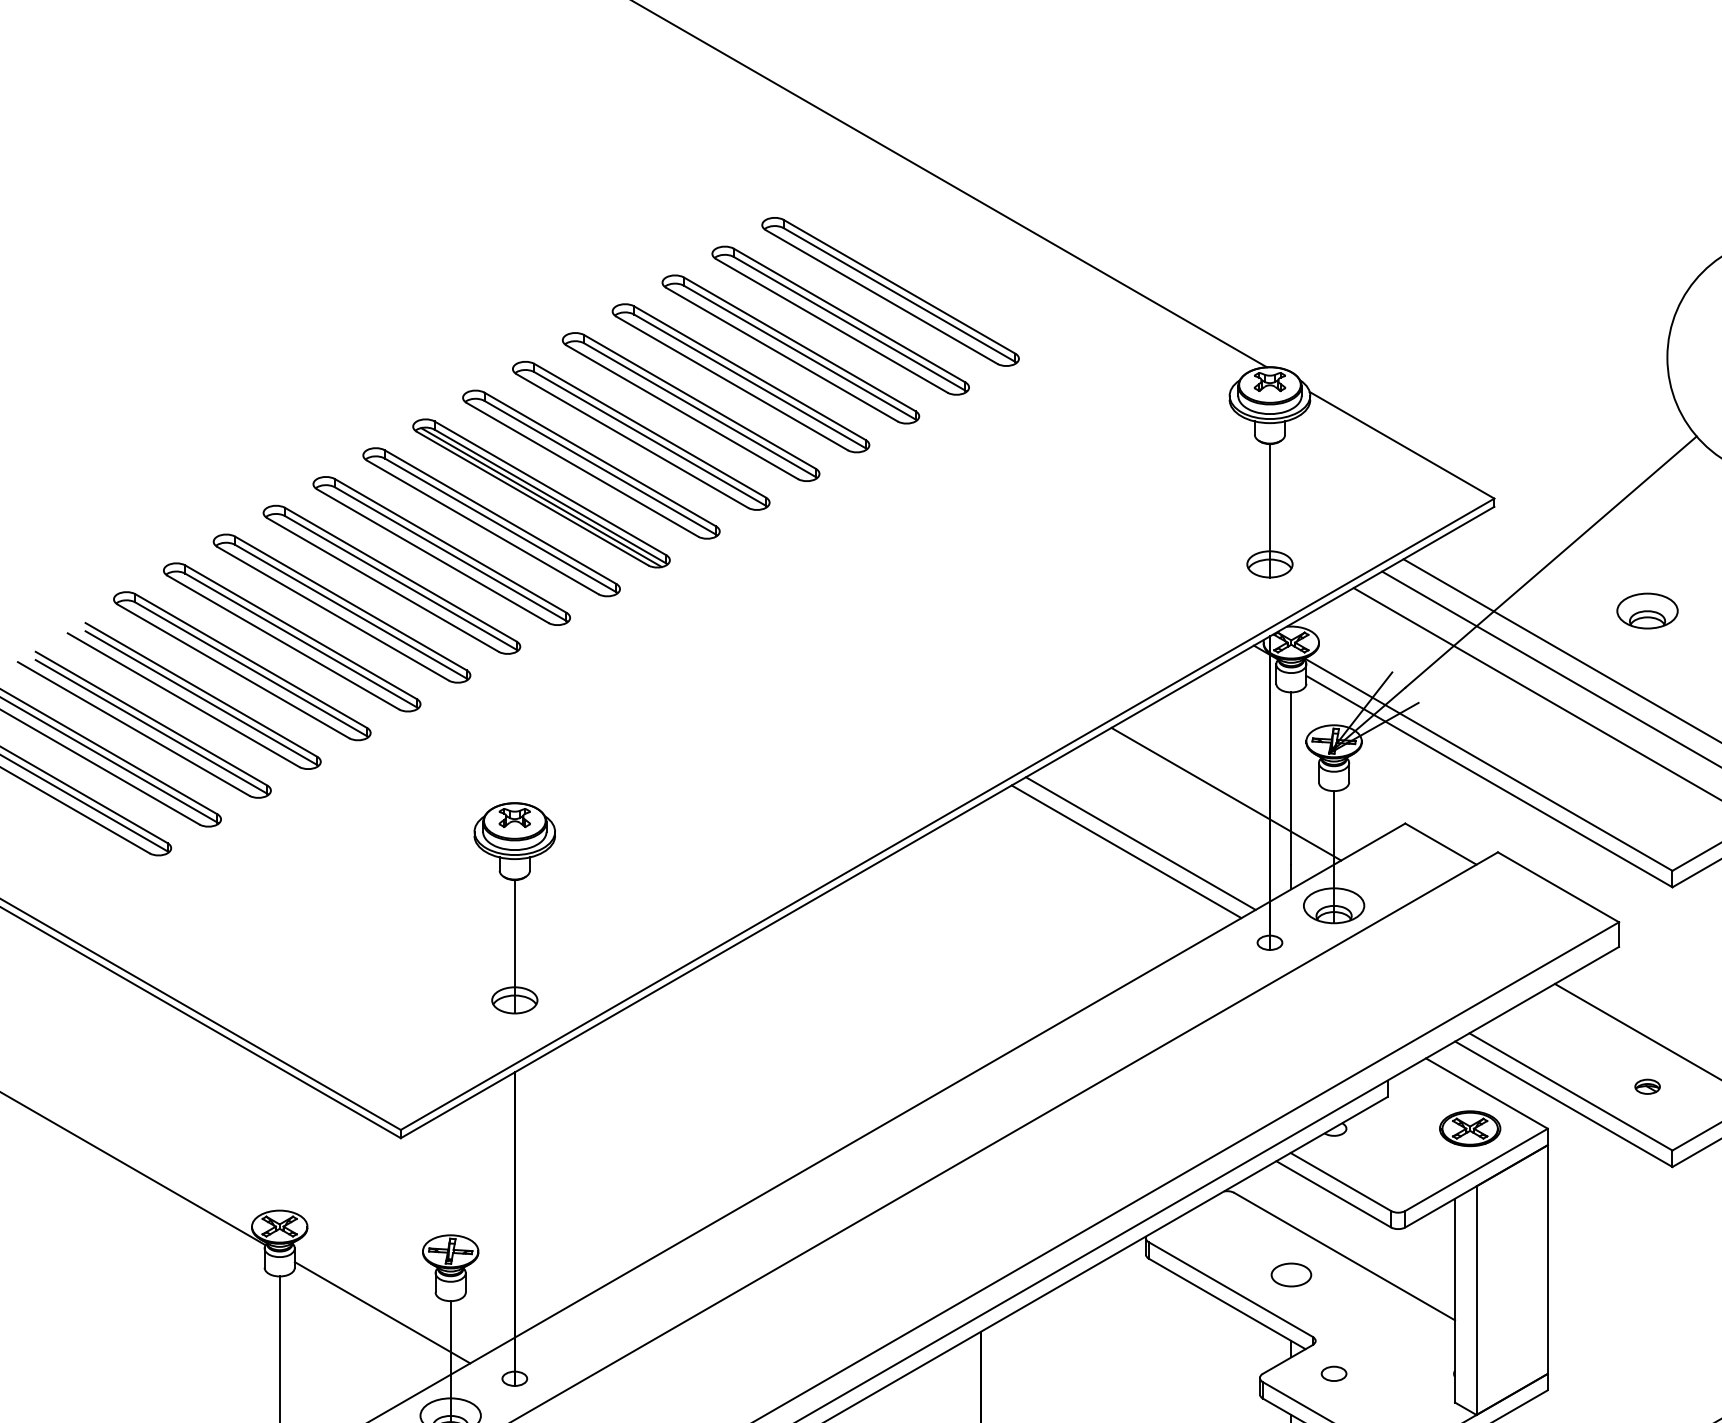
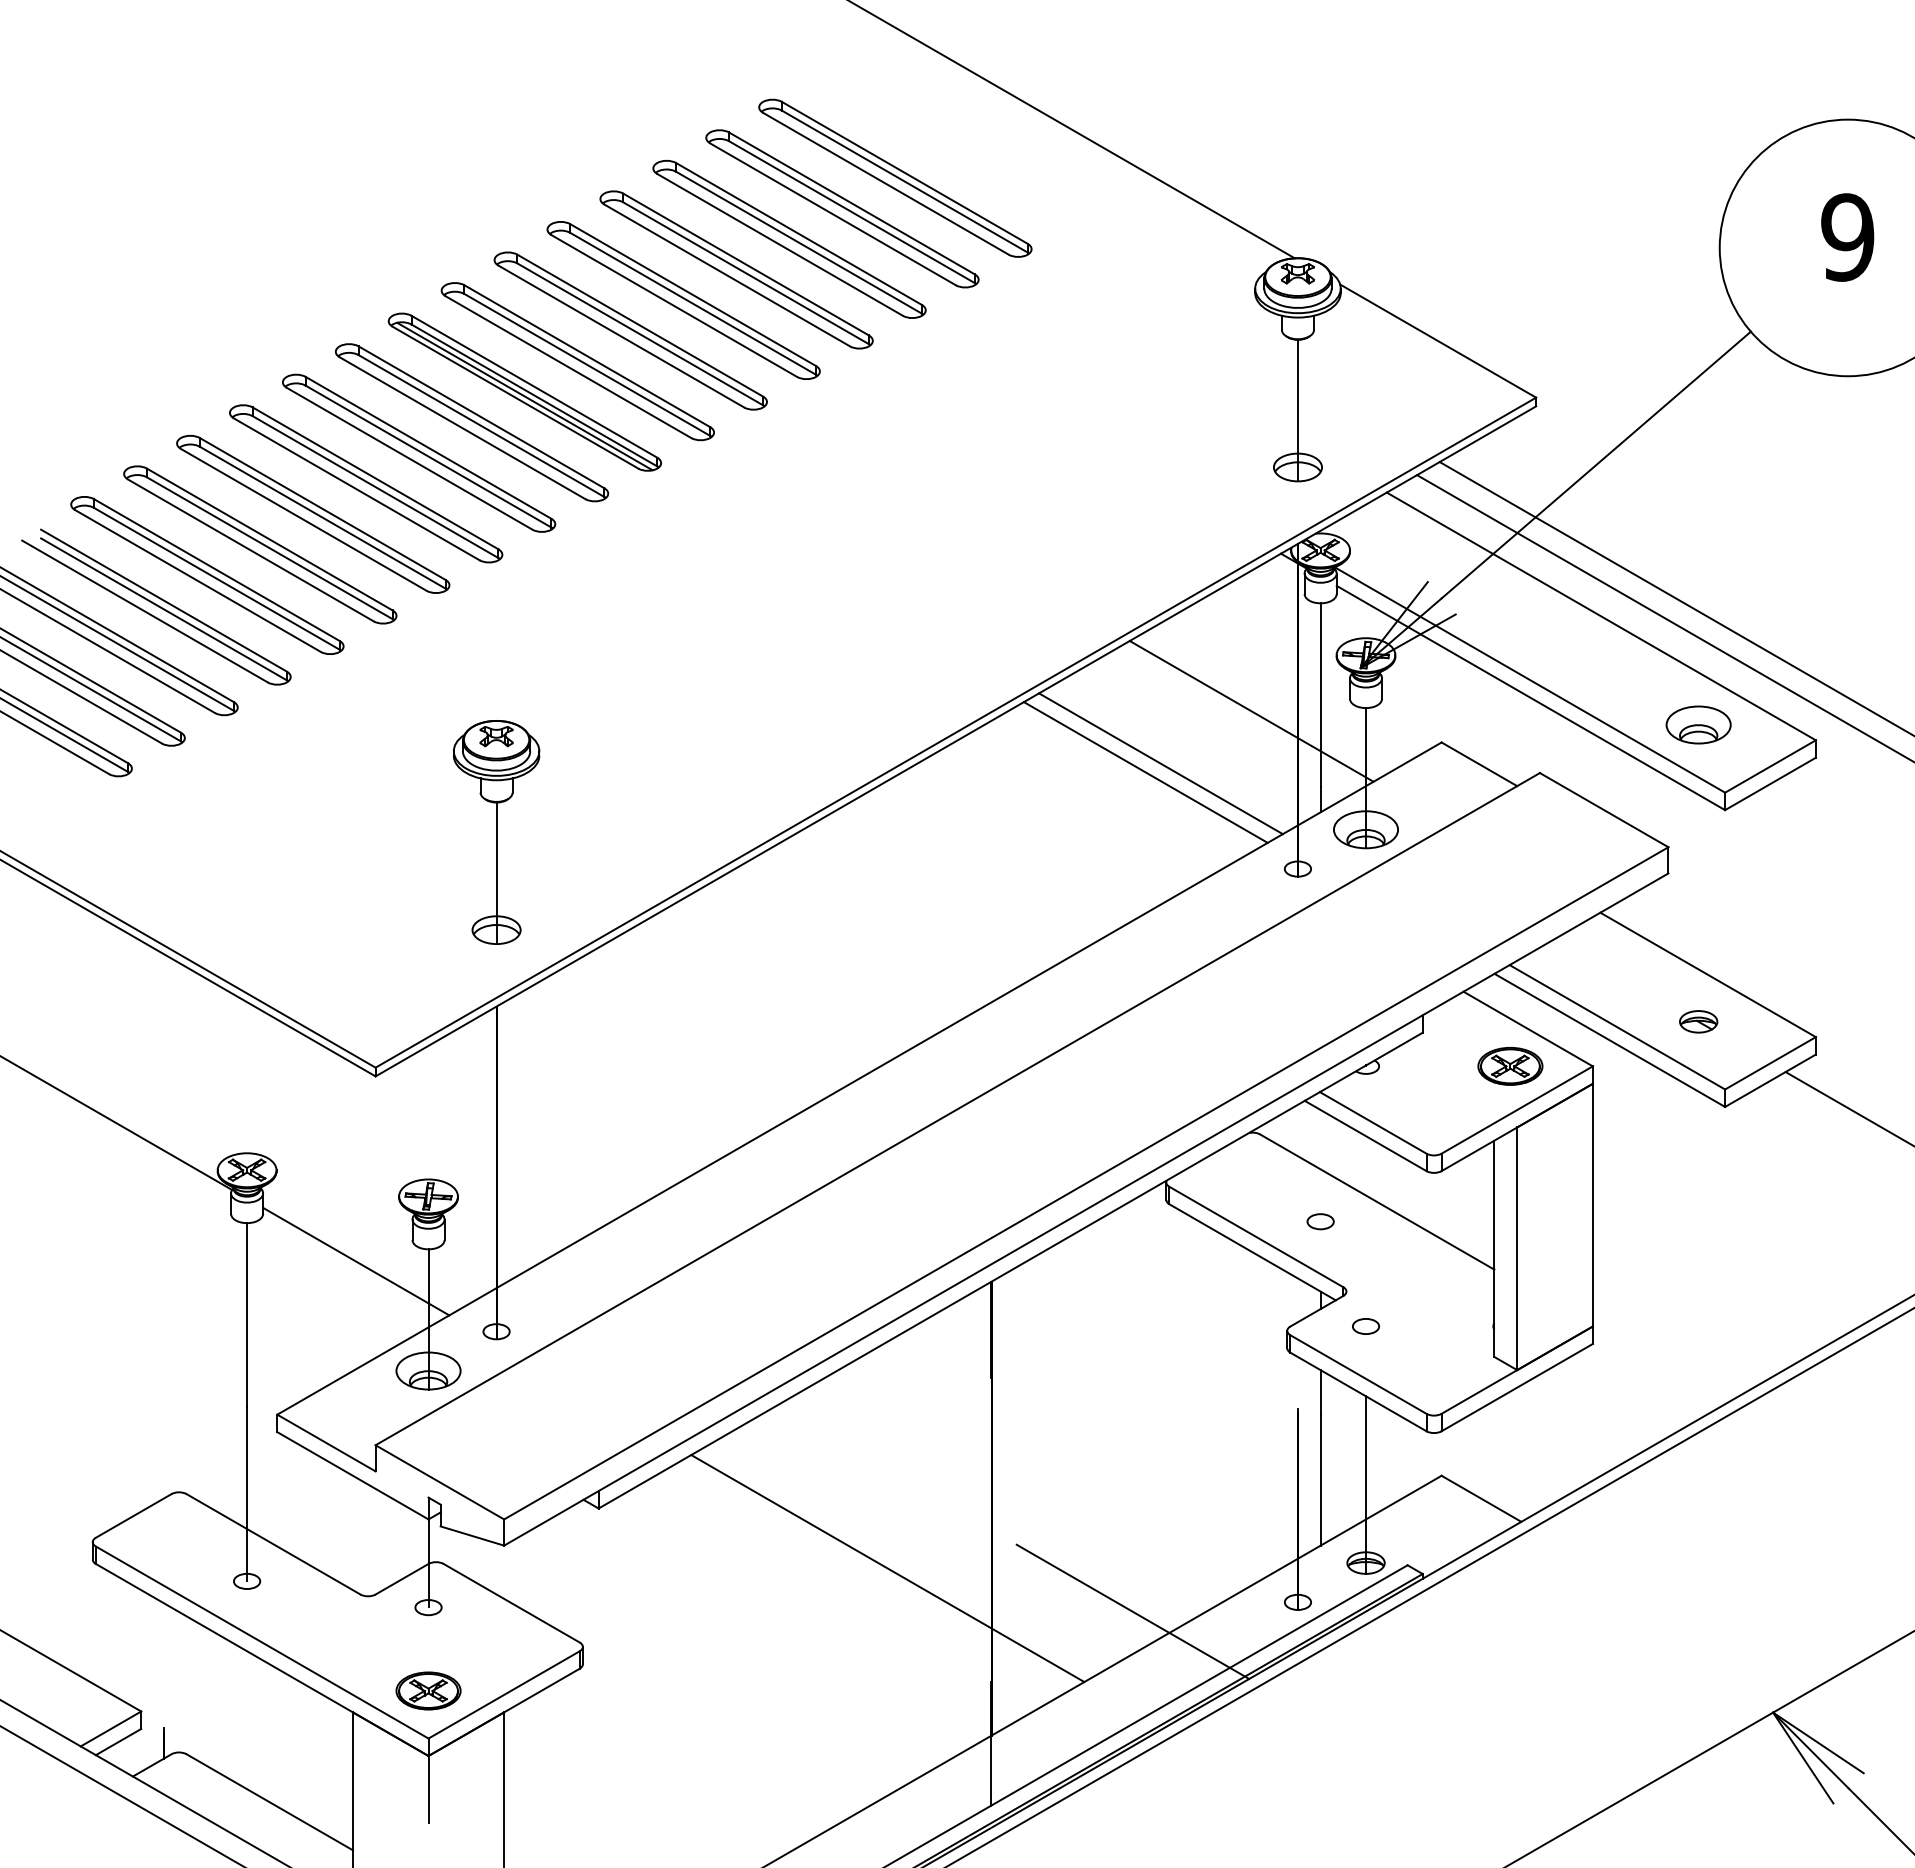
part: (1647, 610) -> (1698, 724), moved
part: (1647, 1086) -> (1698, 1021), size x1.43
part: (1291, 1274) -> (1320, 1221), size x0.62

